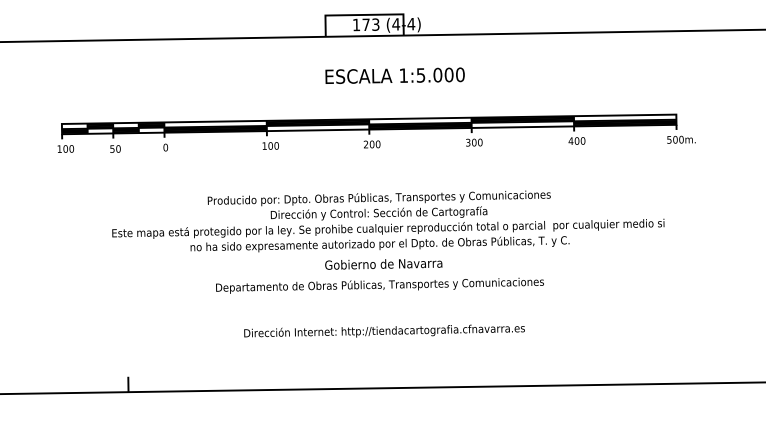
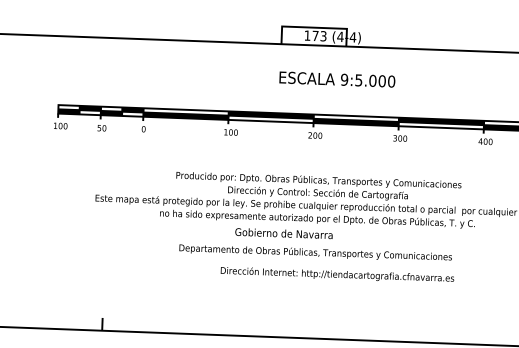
text: (403, 75) -> (344, 79), 1:5.000 -> 9:5.000
text: (383, 264) -> (283, 233), moved
text: (384, 330) -> (337, 274), moved

